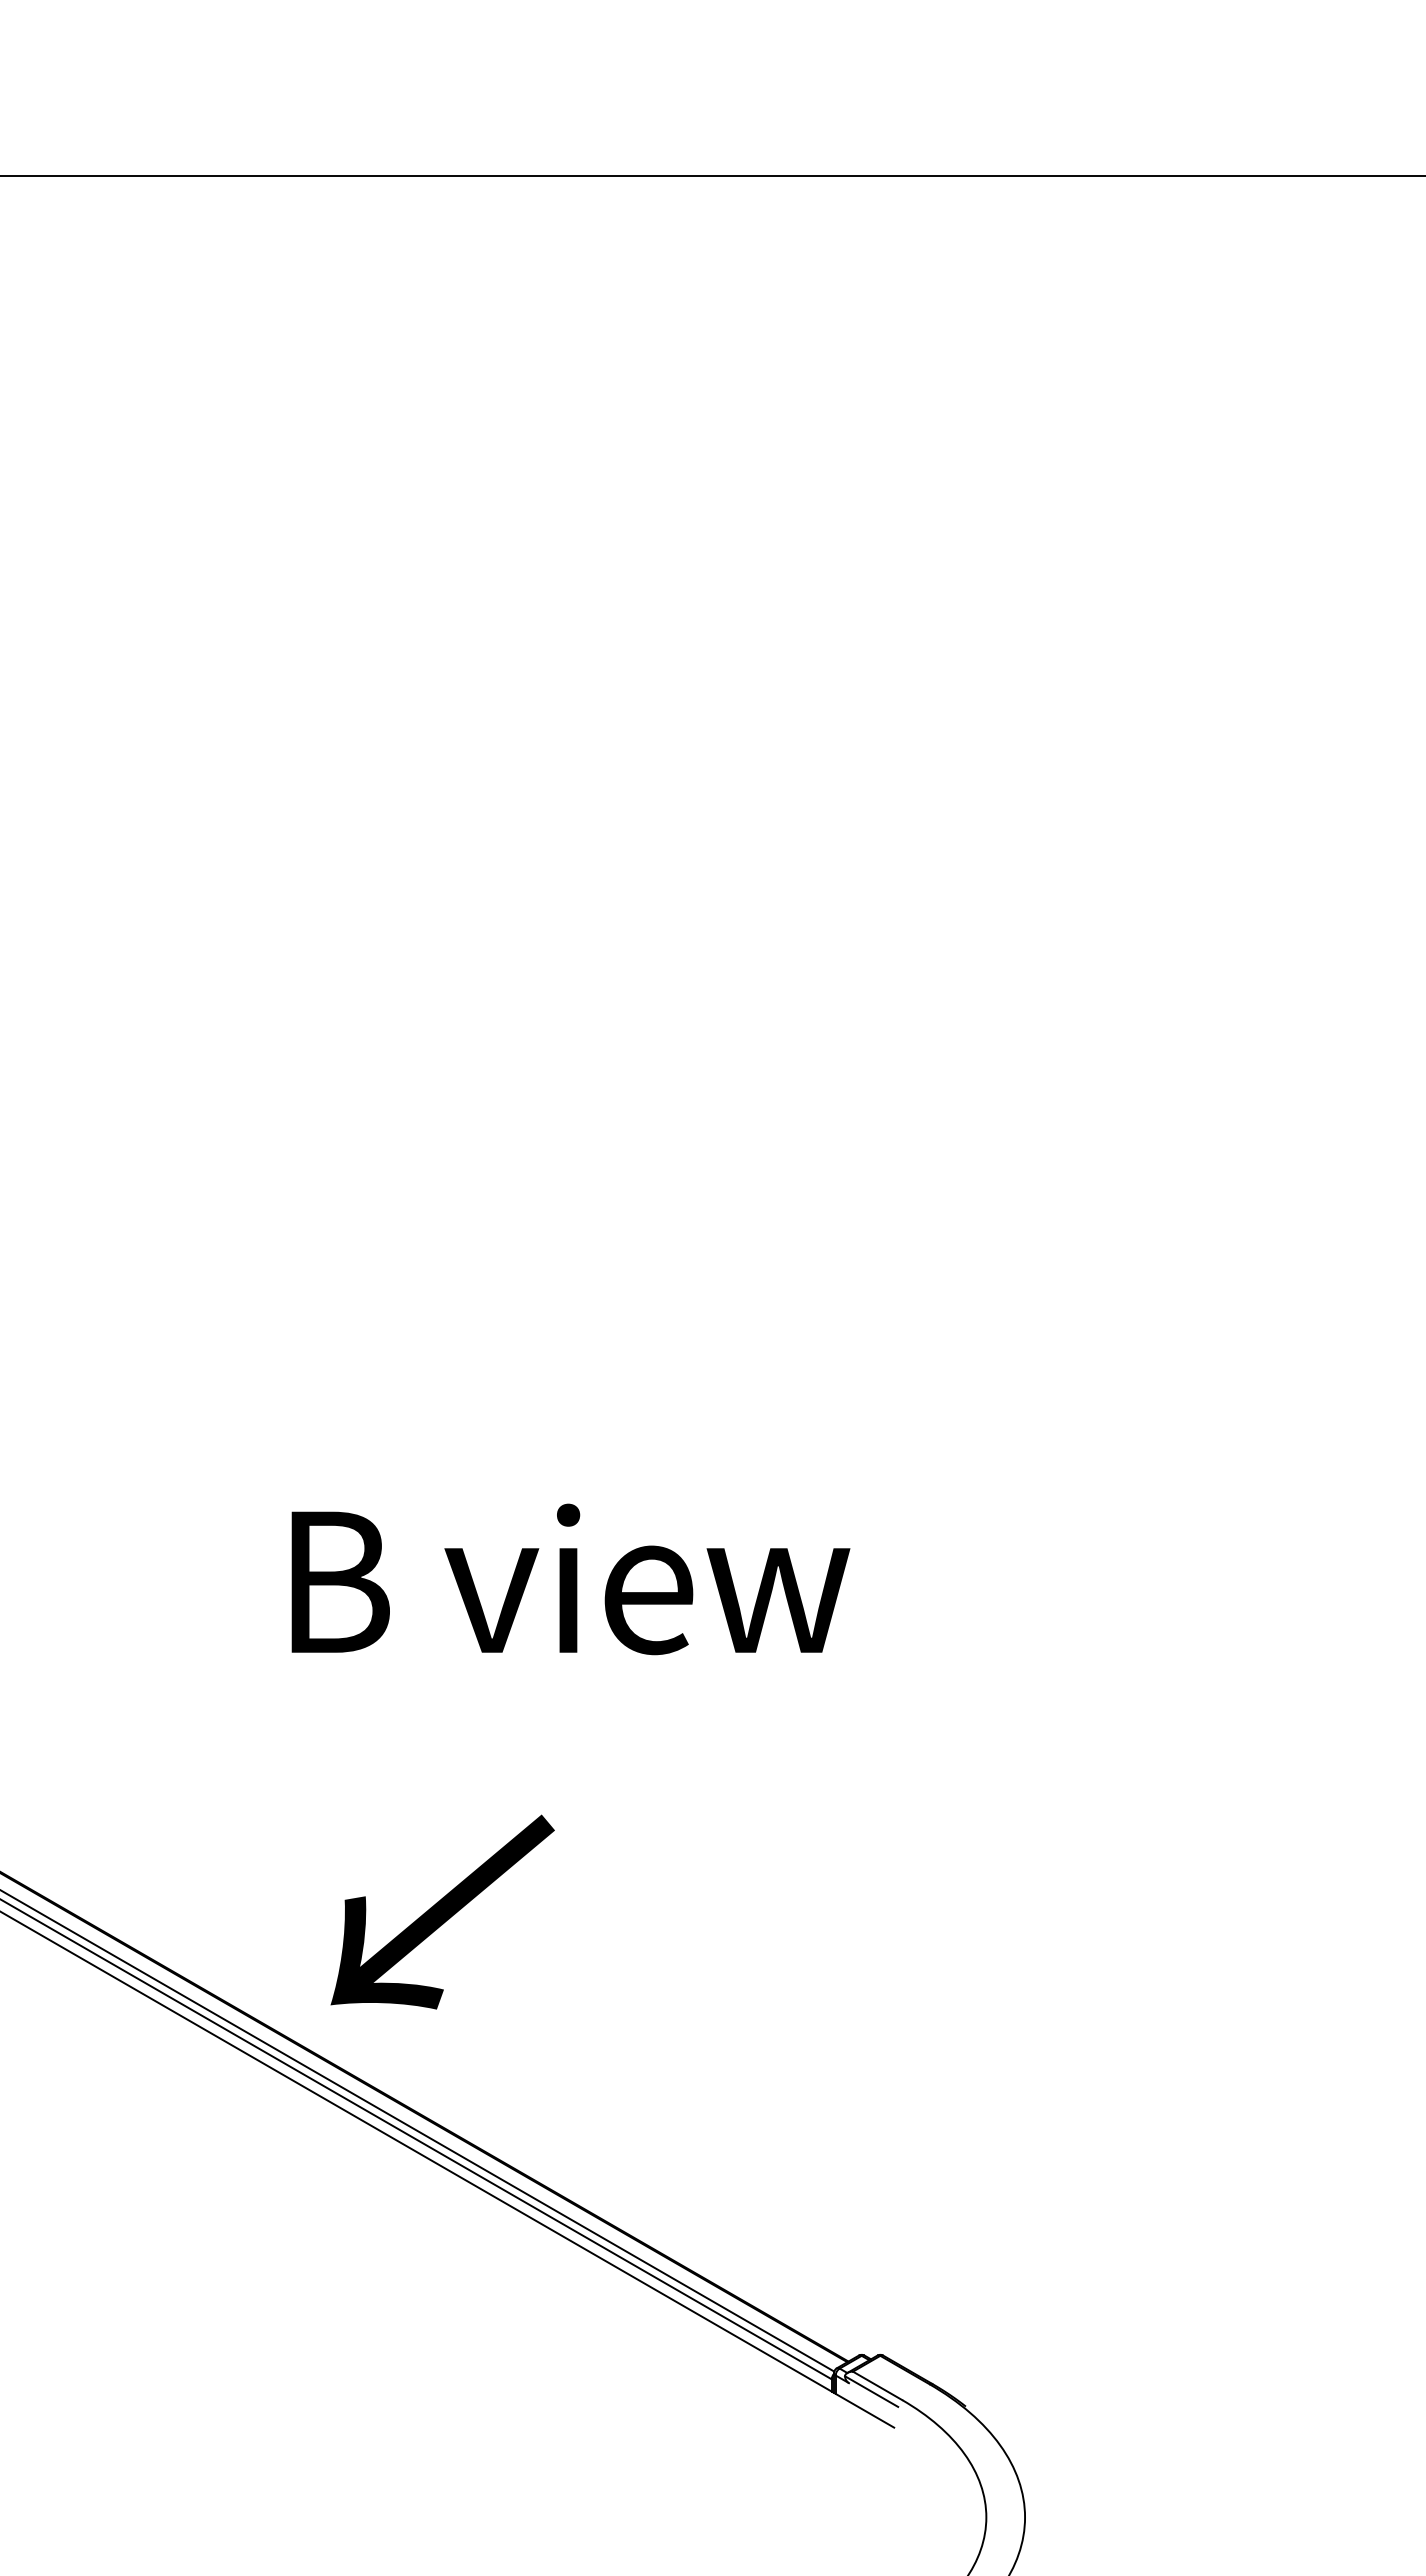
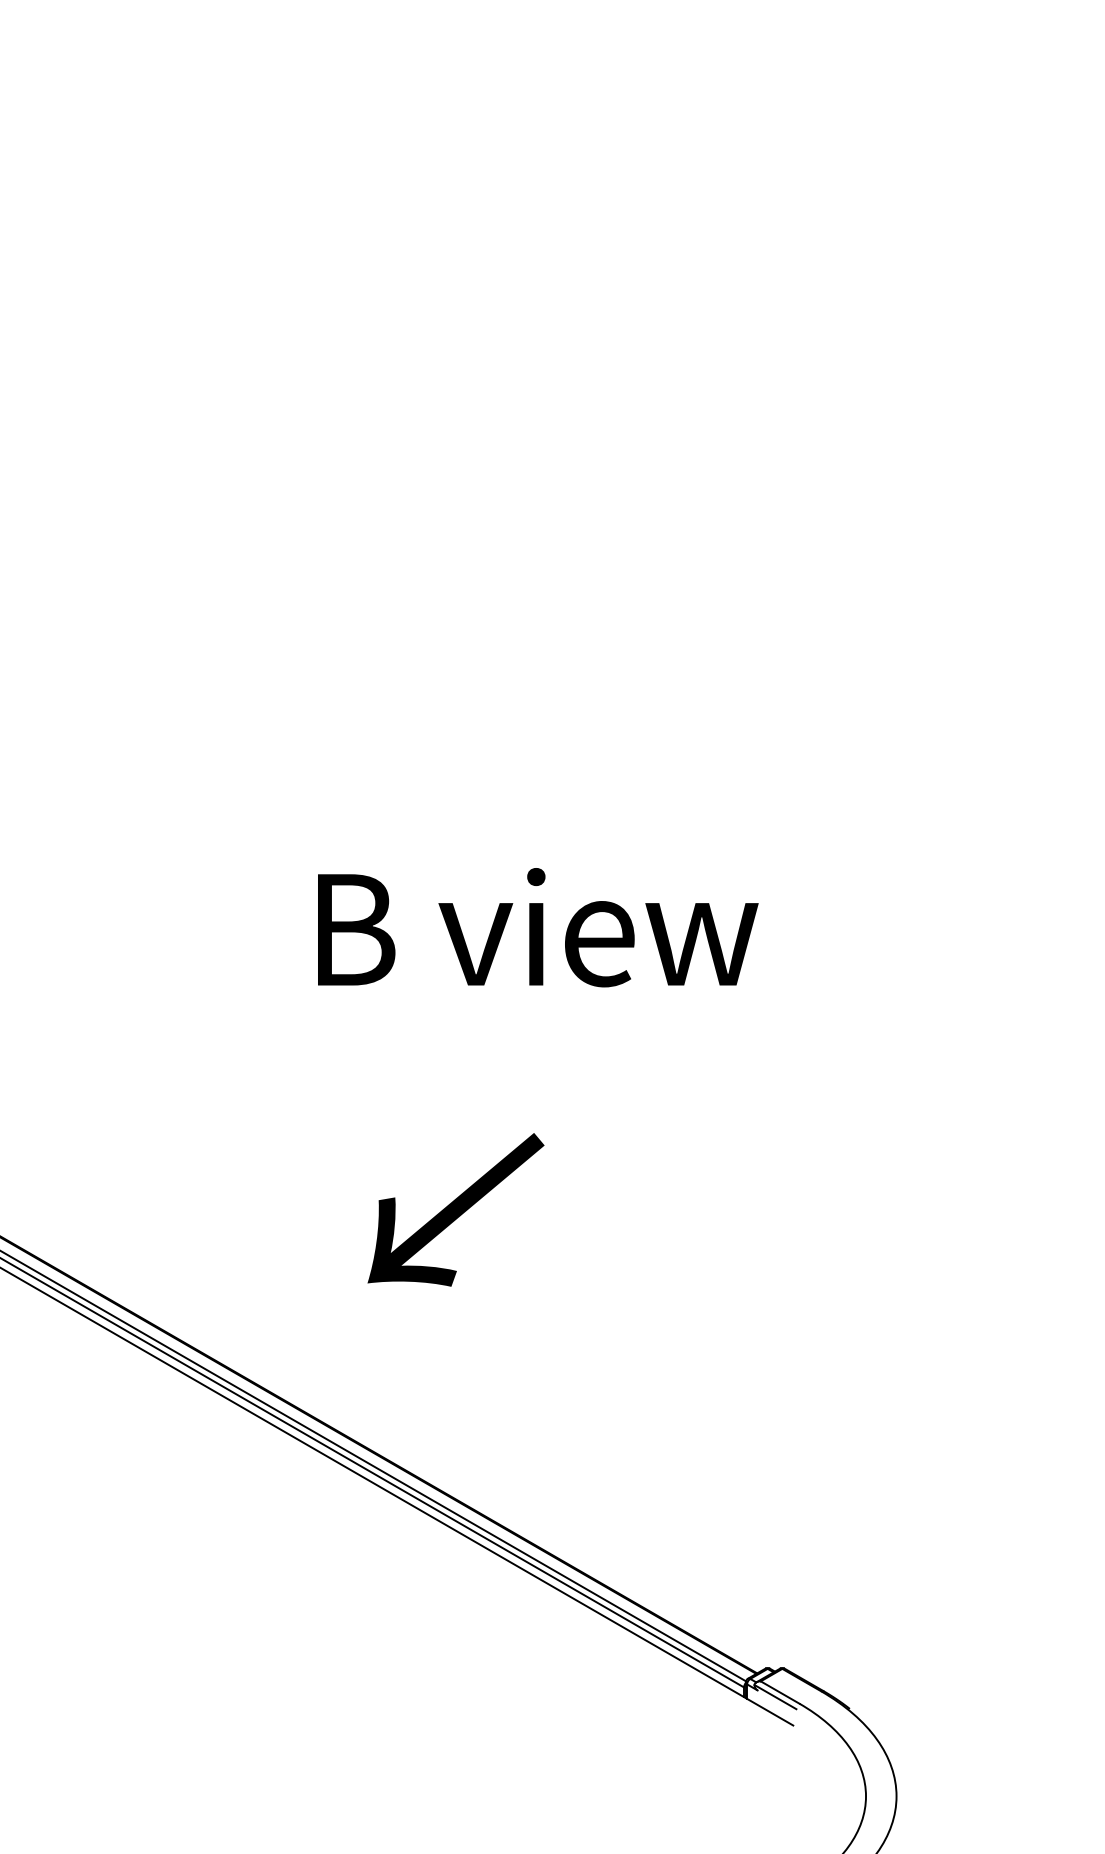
text: (570, 1579) -> (537, 927), moved
text: (442, 1911) -> (455, 1209), moved

